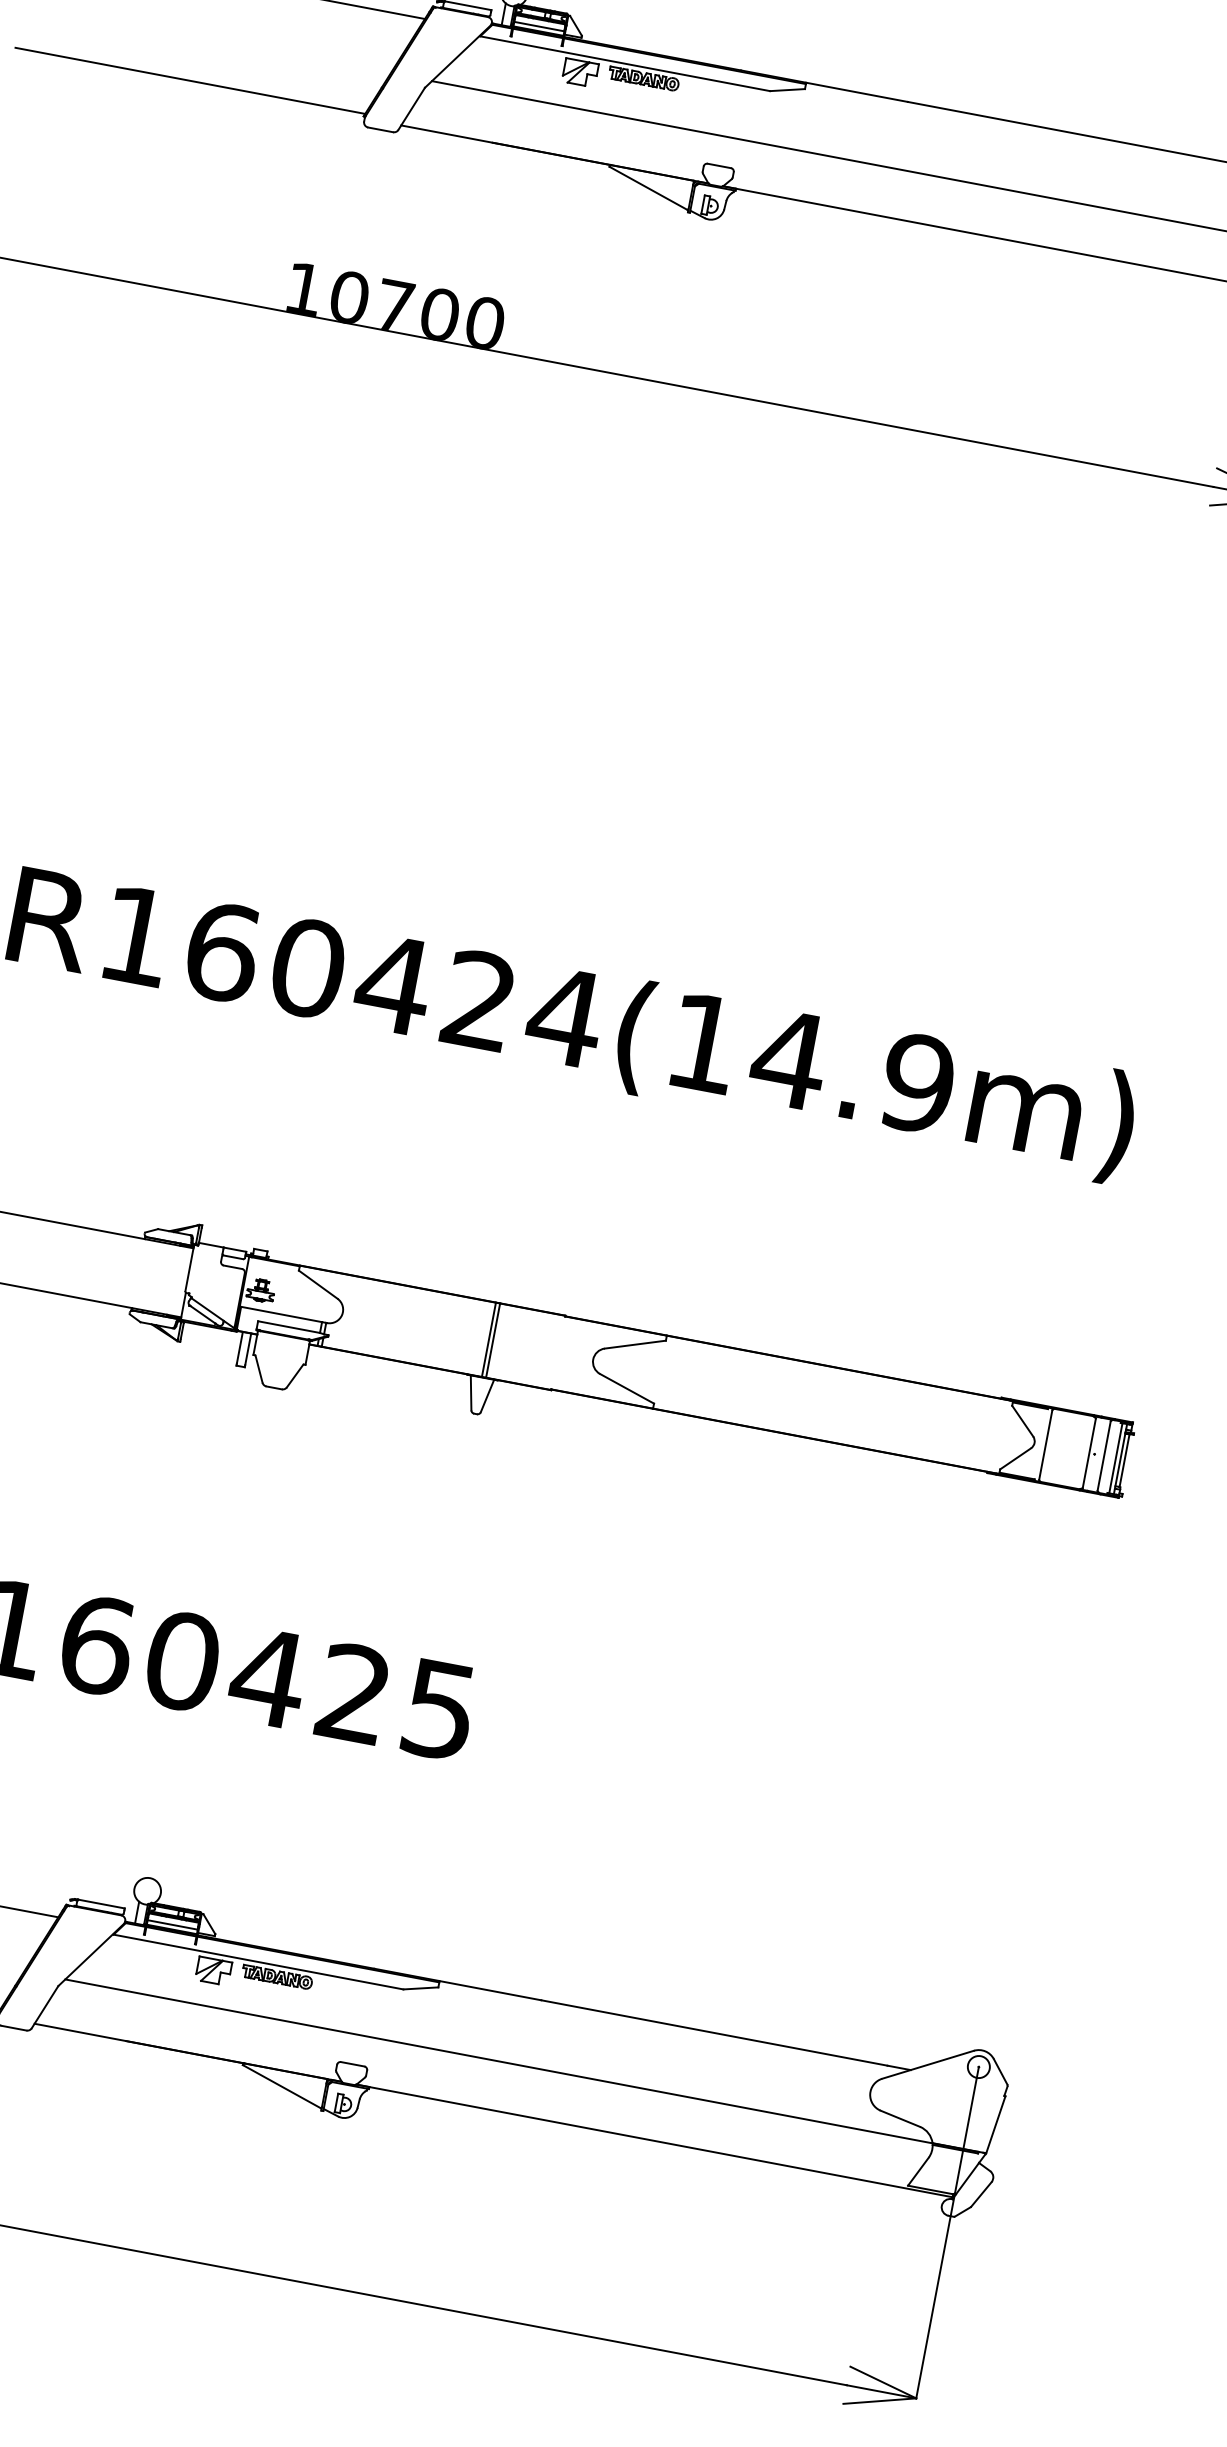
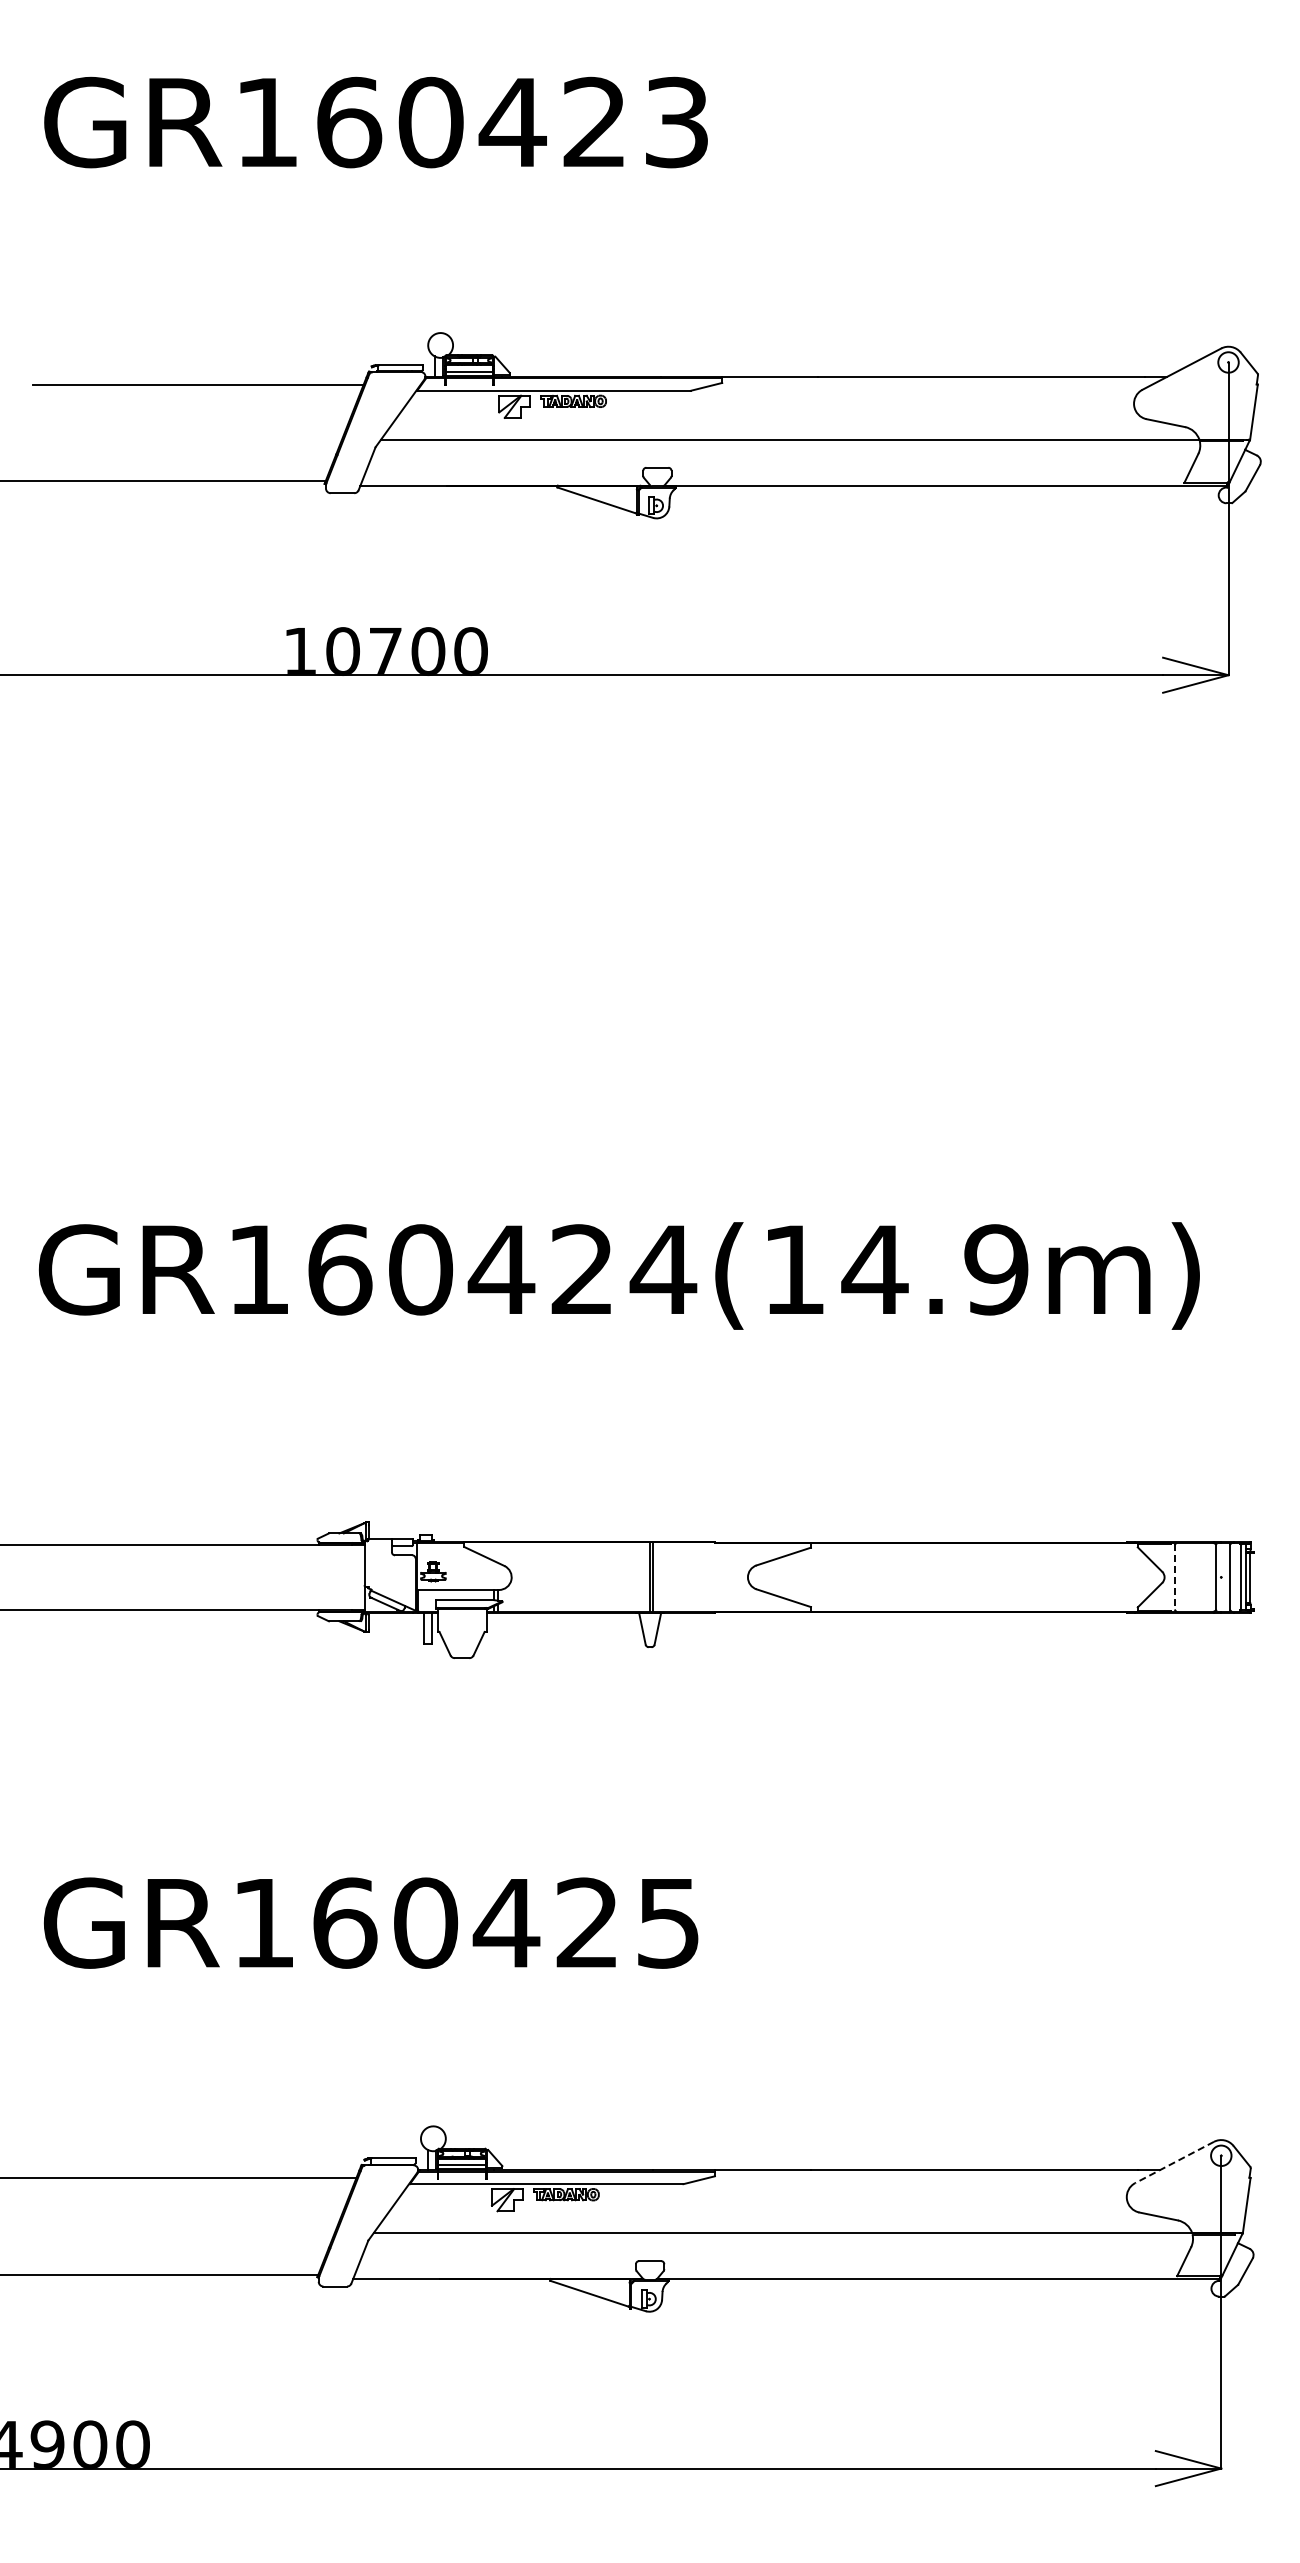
line: (1046, 1445) -> (1175, 1577), solid -> dashed
line: (927, 2064) -> (1174, 2162), solid -> dashed

